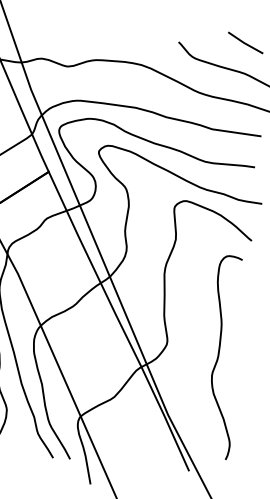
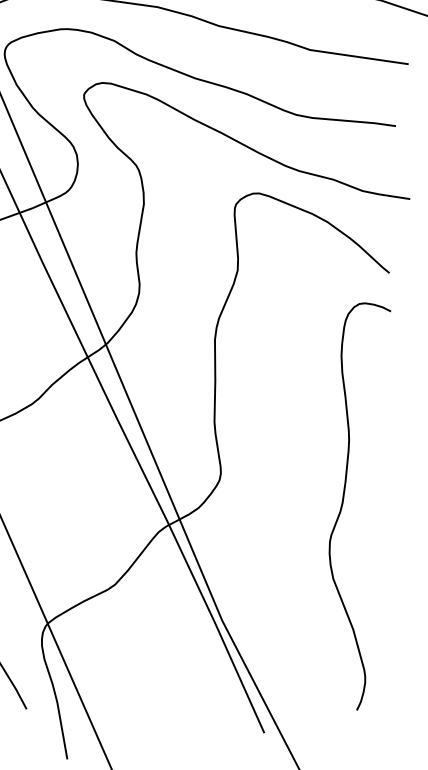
curve: (219, 356) -> (344, 503), moved

